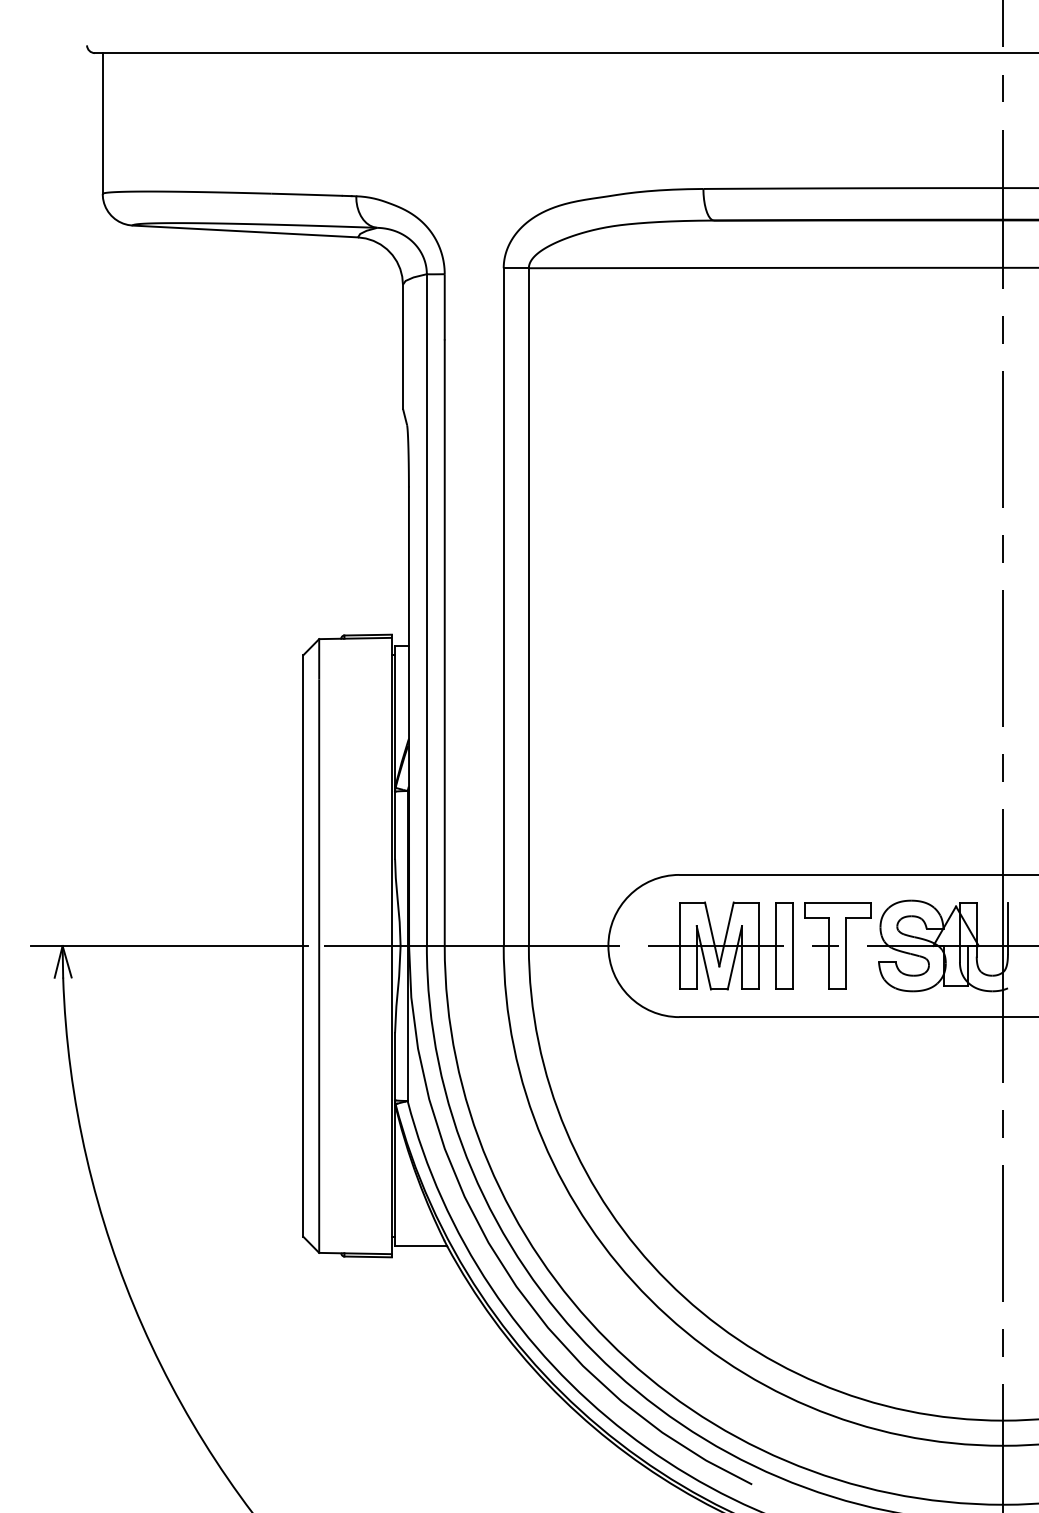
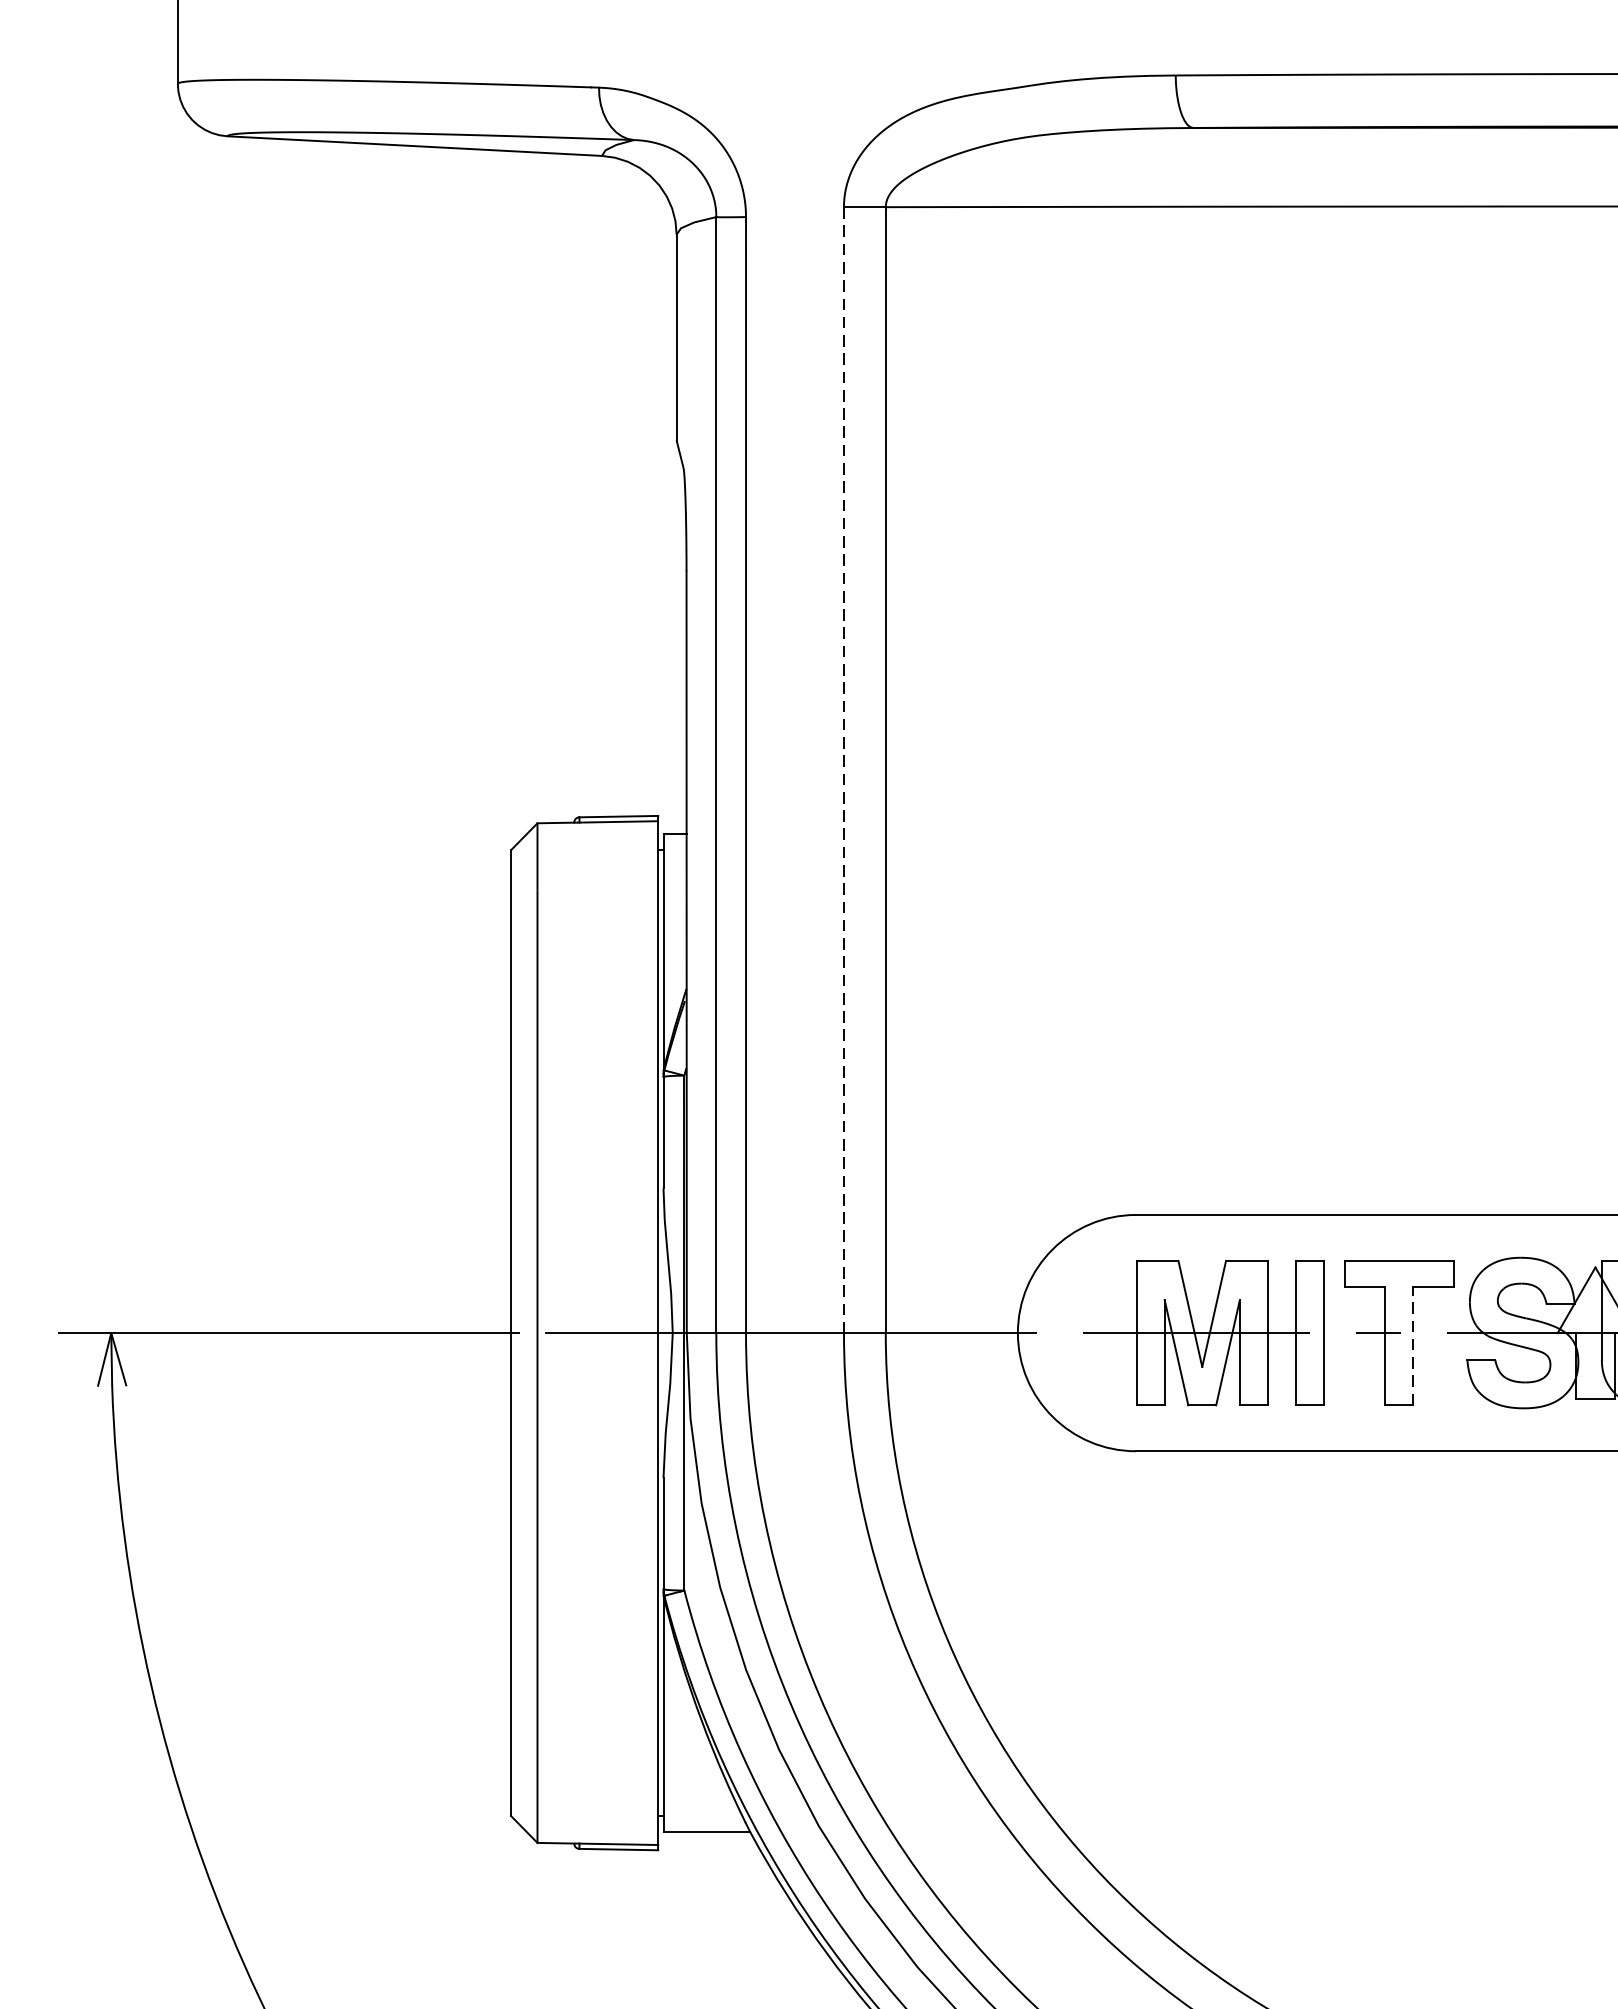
line: (503, 607) -> (843, 770), solid -> dashed
line: (846, 953) -> (1413, 1345), solid -> dashed

